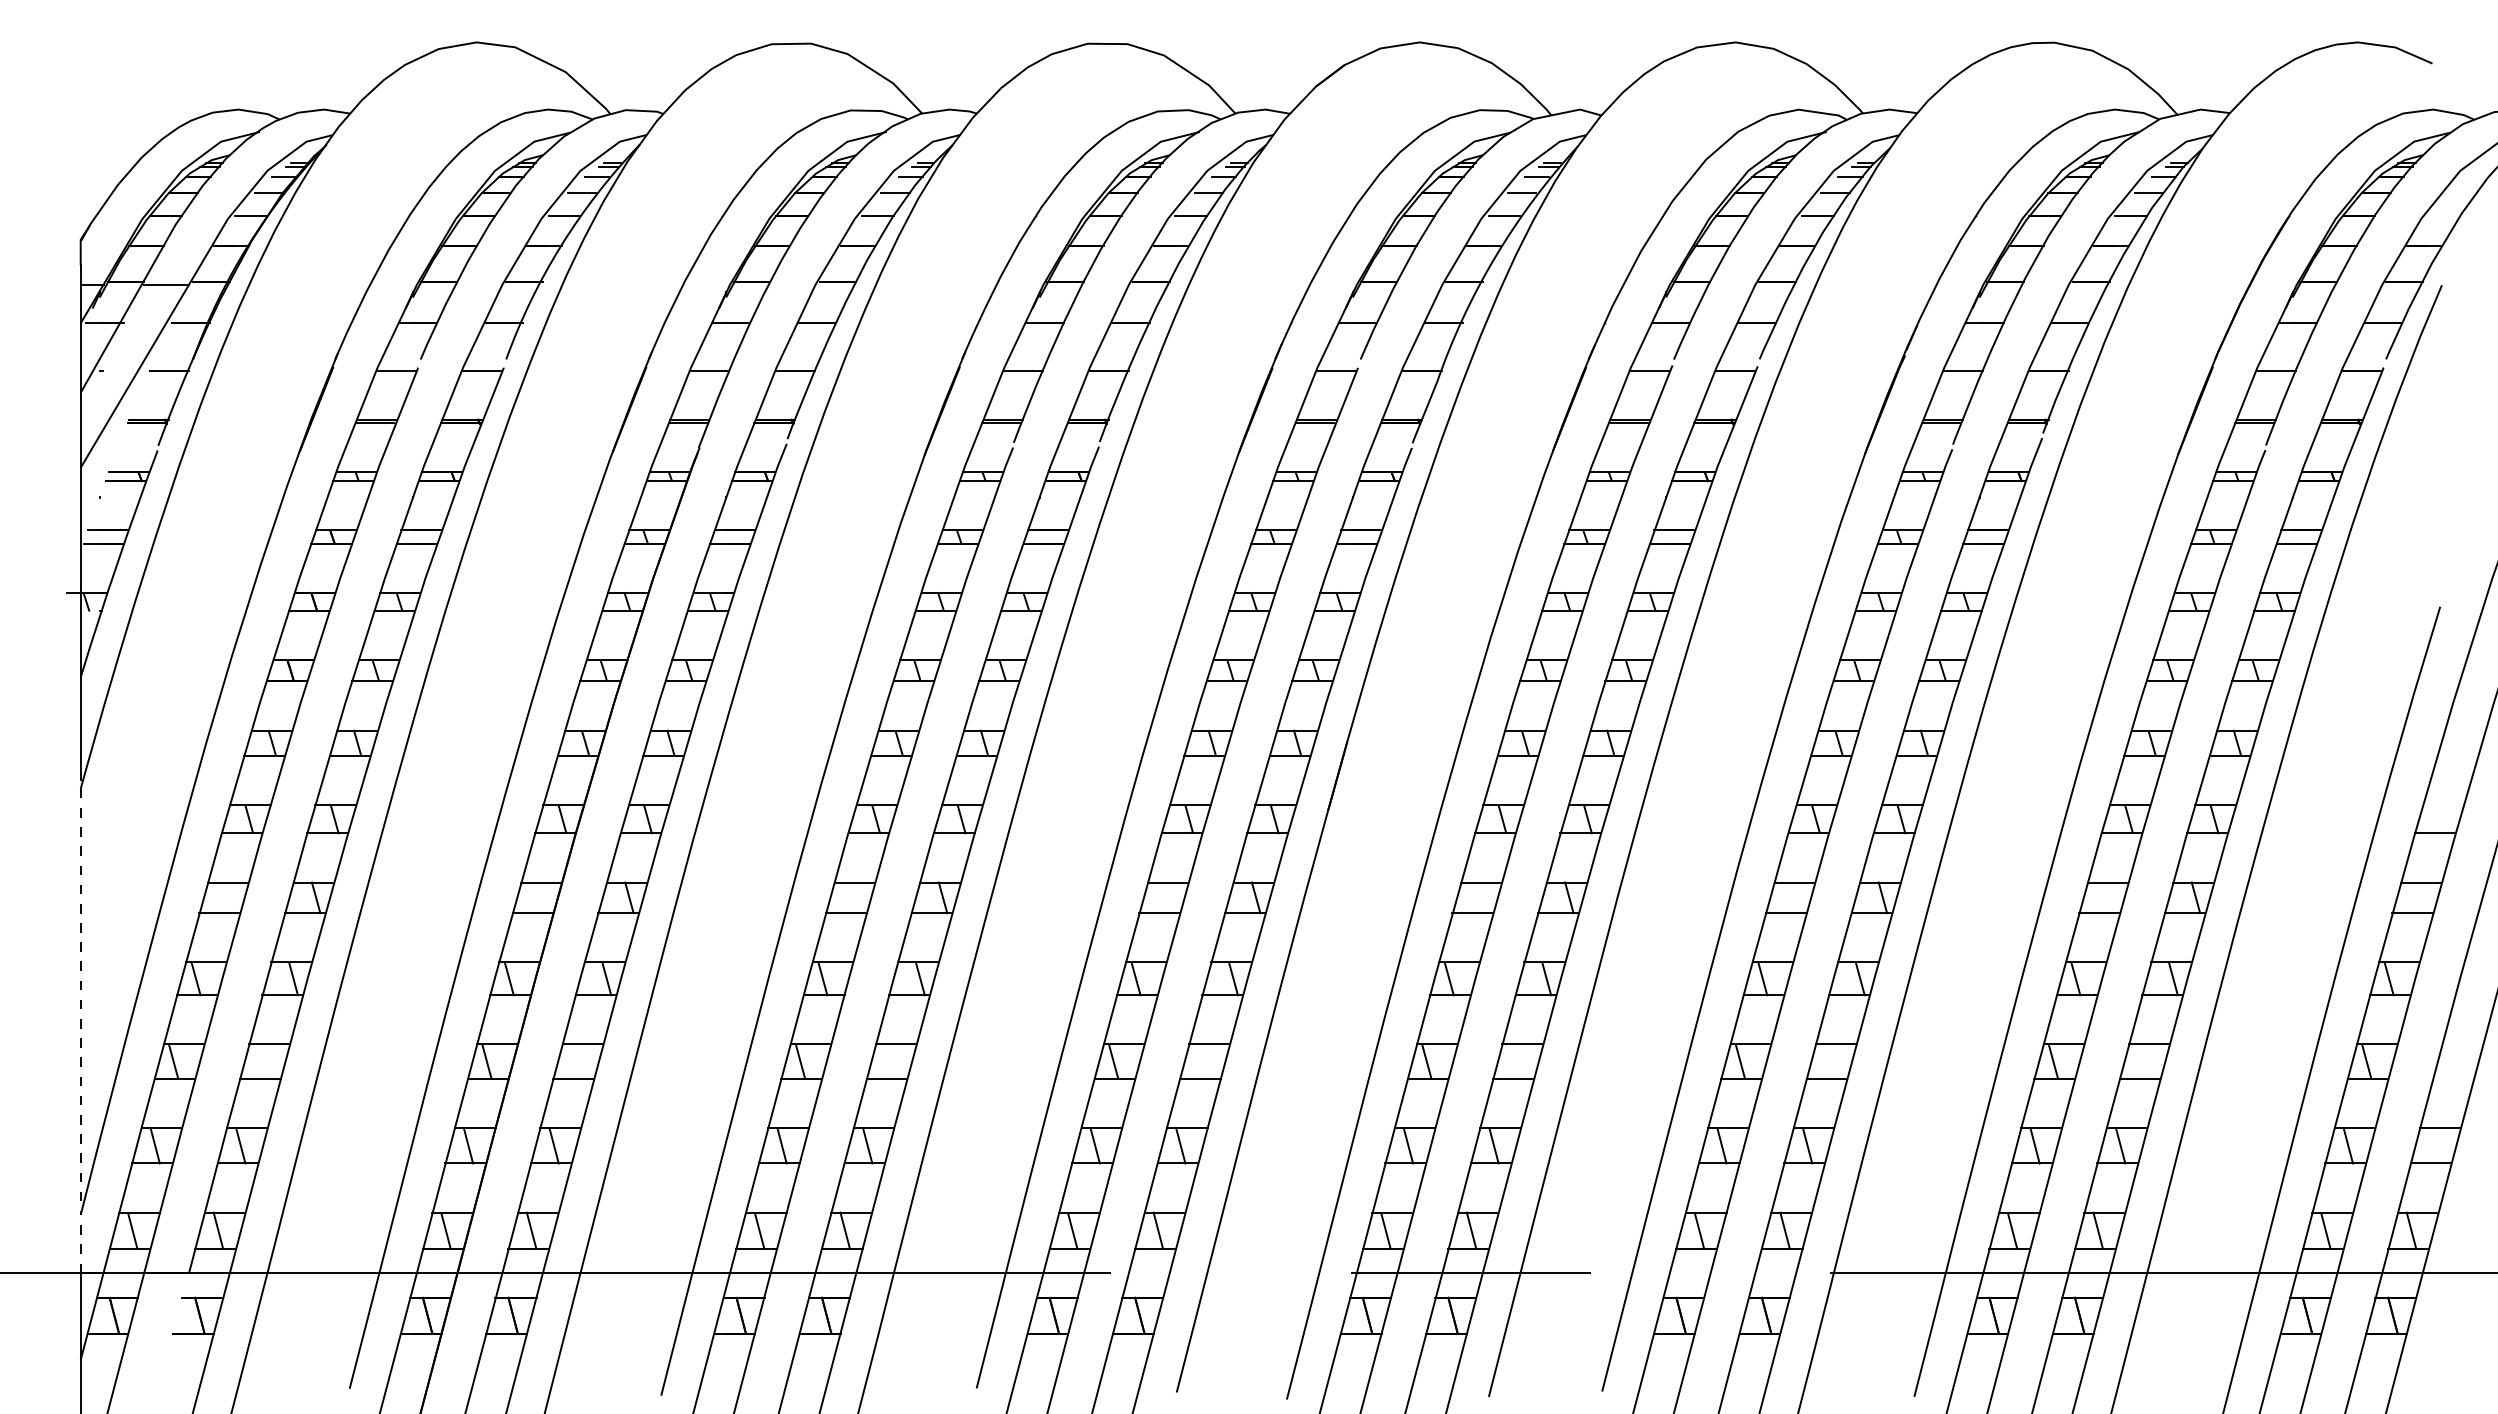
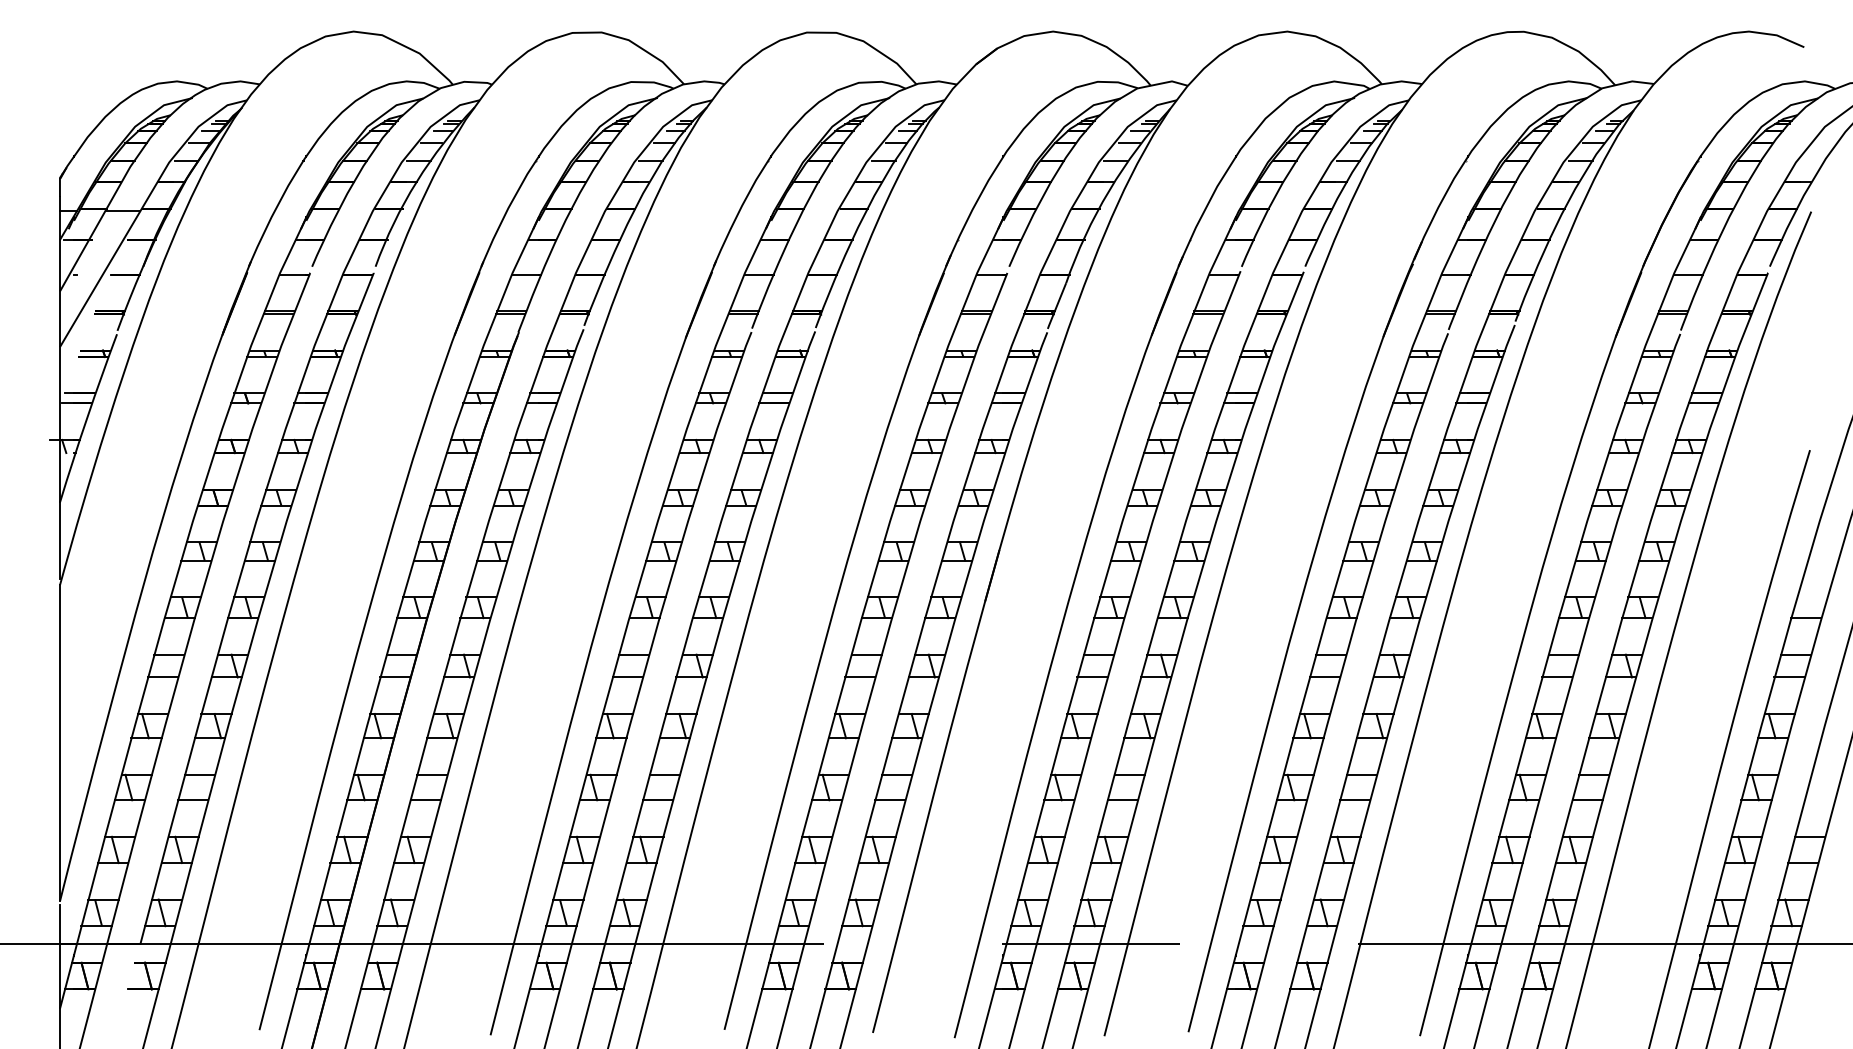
line: (80, 1001) -> (59, 742), dashed -> solid
line: (80, 1246) -> (59, 924), dashed -> solid

